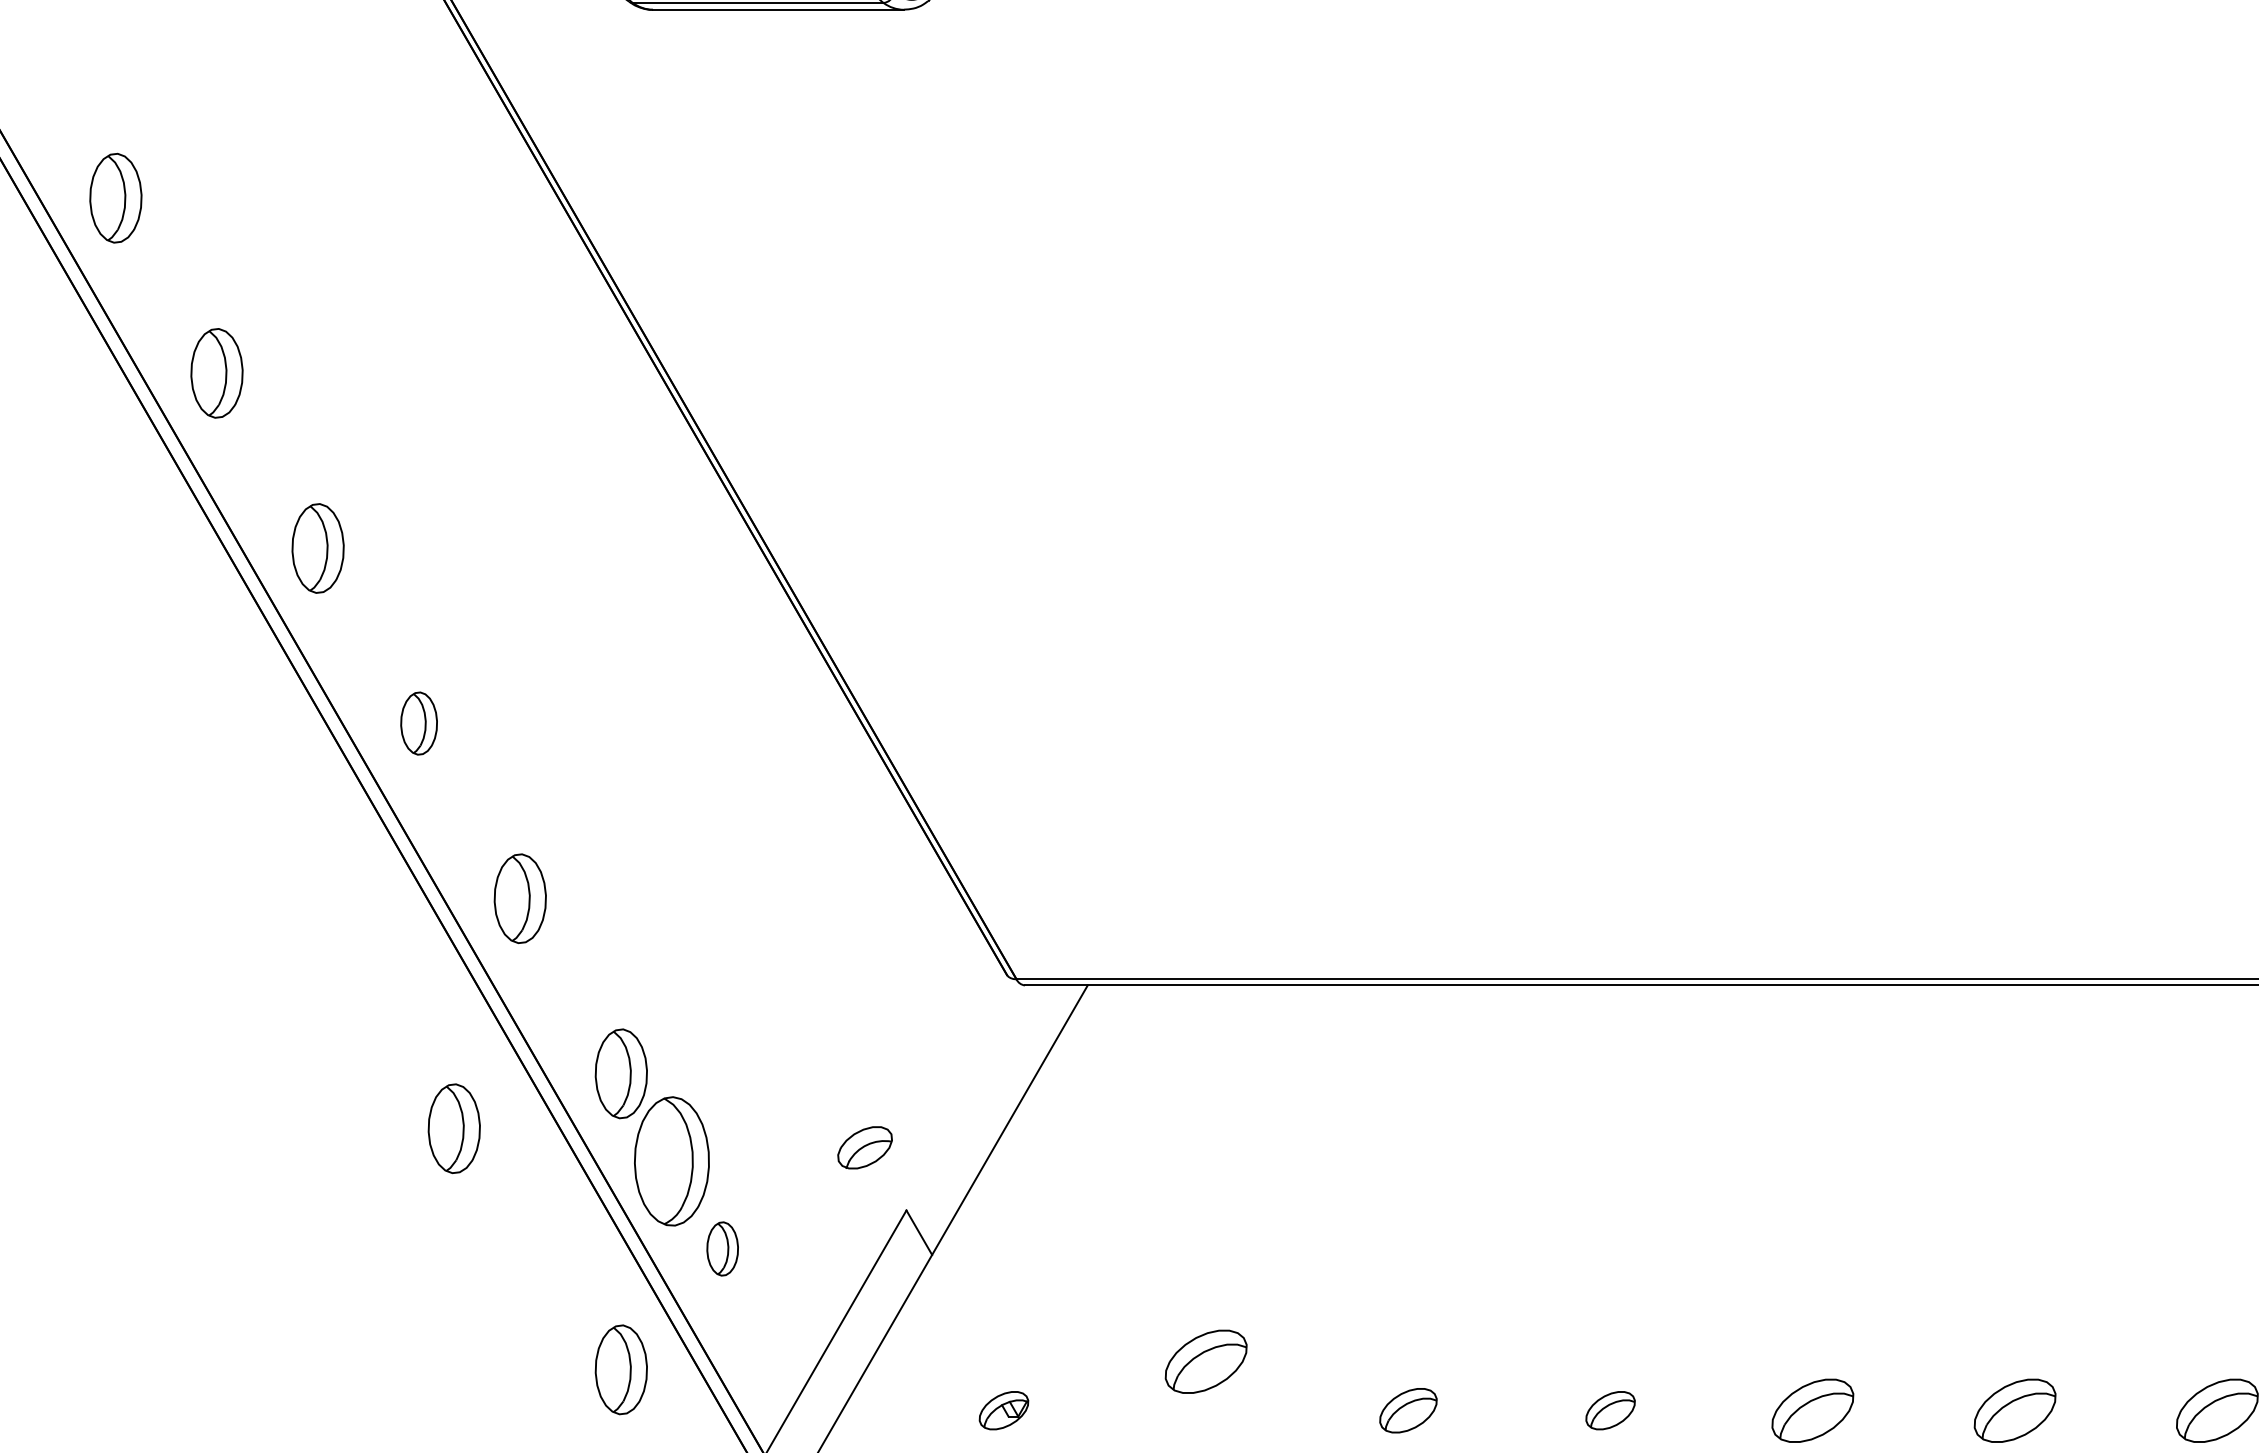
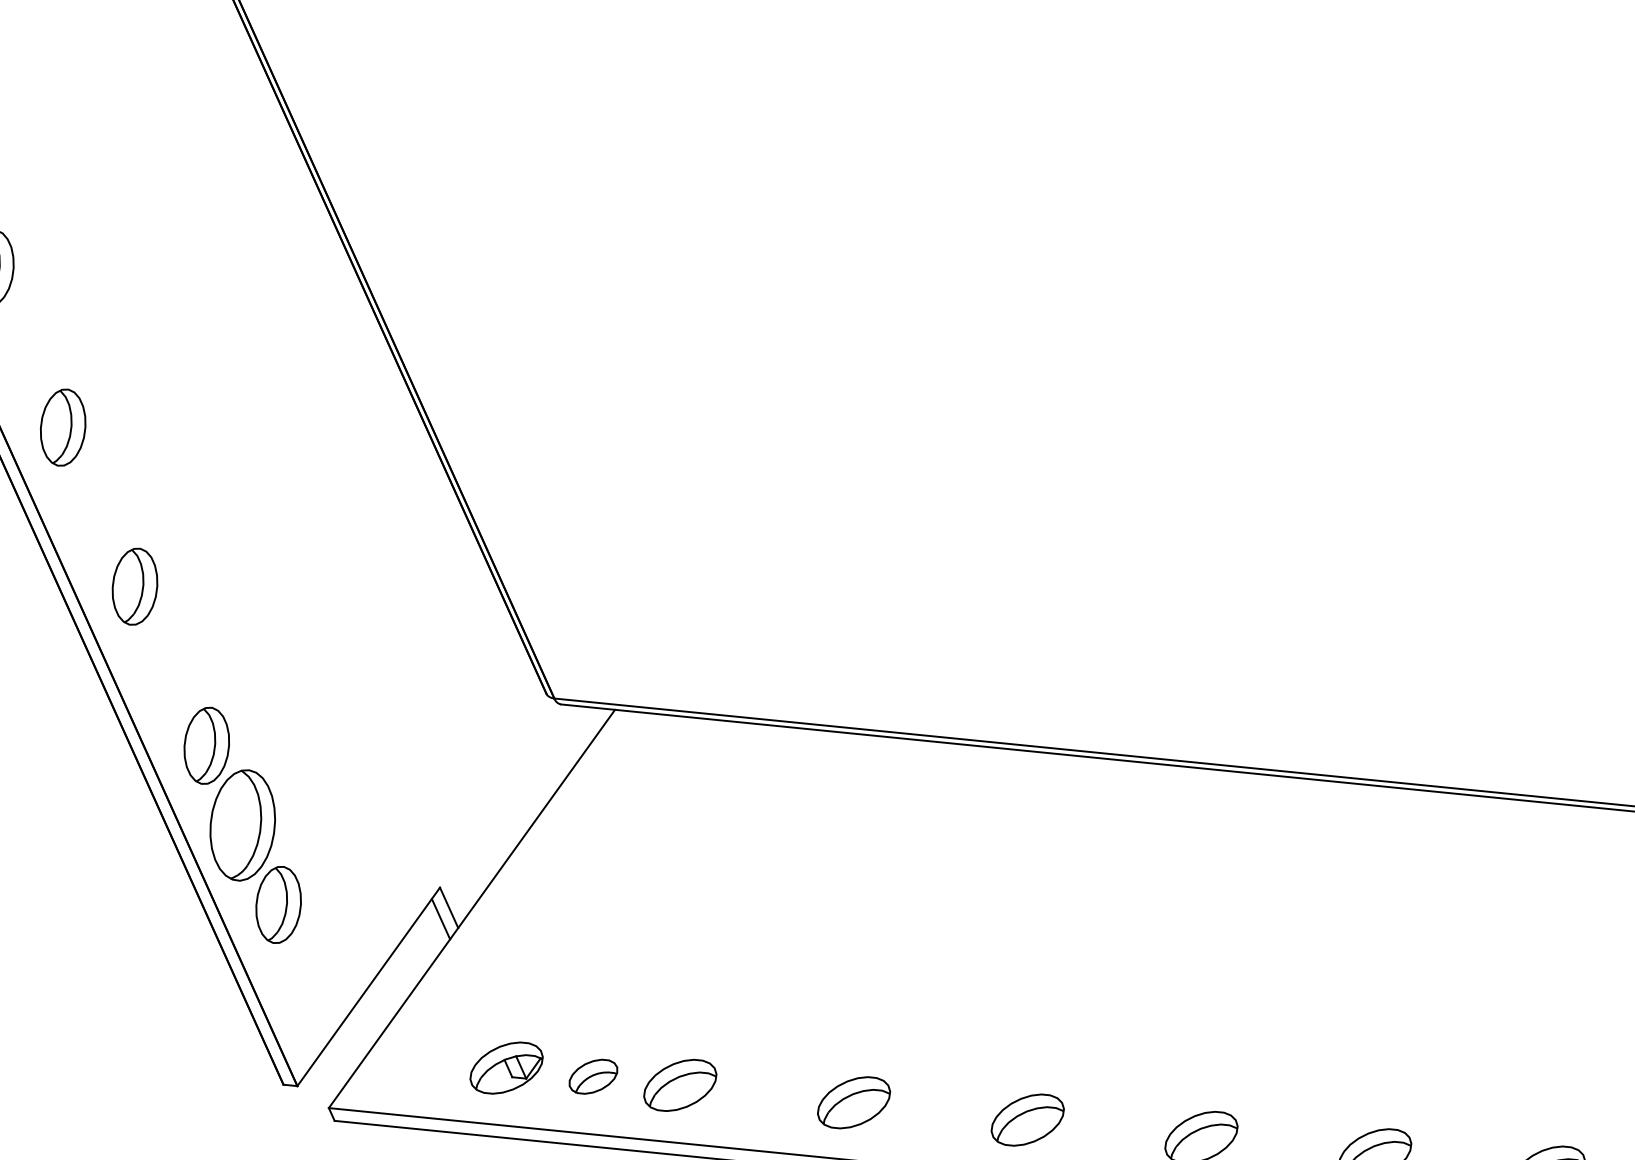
part: (418, 723) -> (62, 427), size x1.43
part: (453, 1128) -> (57, 778), removed
part: (864, 1147) -> (592, 1076), moved
line: (911, 1246) -> (441, 919), added
part: (722, 1248) -> (278, 904), size x1.67
part: (1205, 1361) -> (679, 1085), moved
part: (620, 1369) -> (180, 999), removed
part: (1003, 1410) -> (506, 1067), size x1.67
part: (1408, 1410) -> (854, 1102), size x1.43
part: (1610, 1410) -> (1027, 1119), size x1.67

